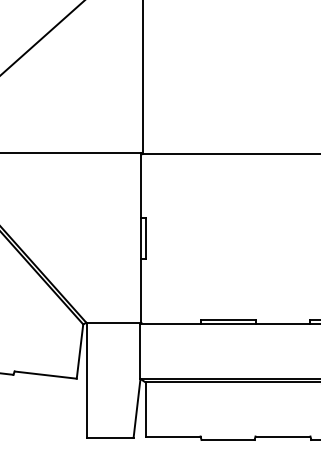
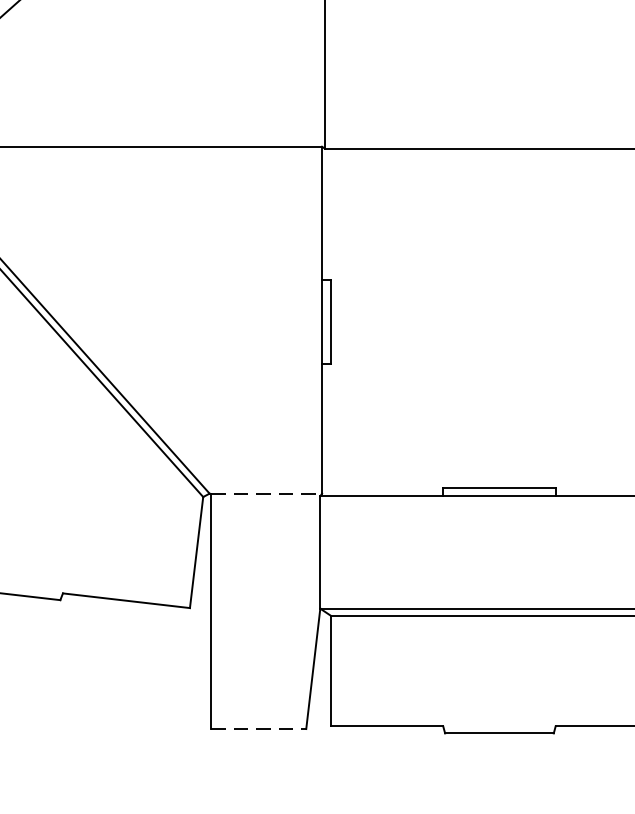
line: (114, 322) -> (267, 493), solid -> dashed
line: (110, 437) -> (258, 728), solid -> dashed

